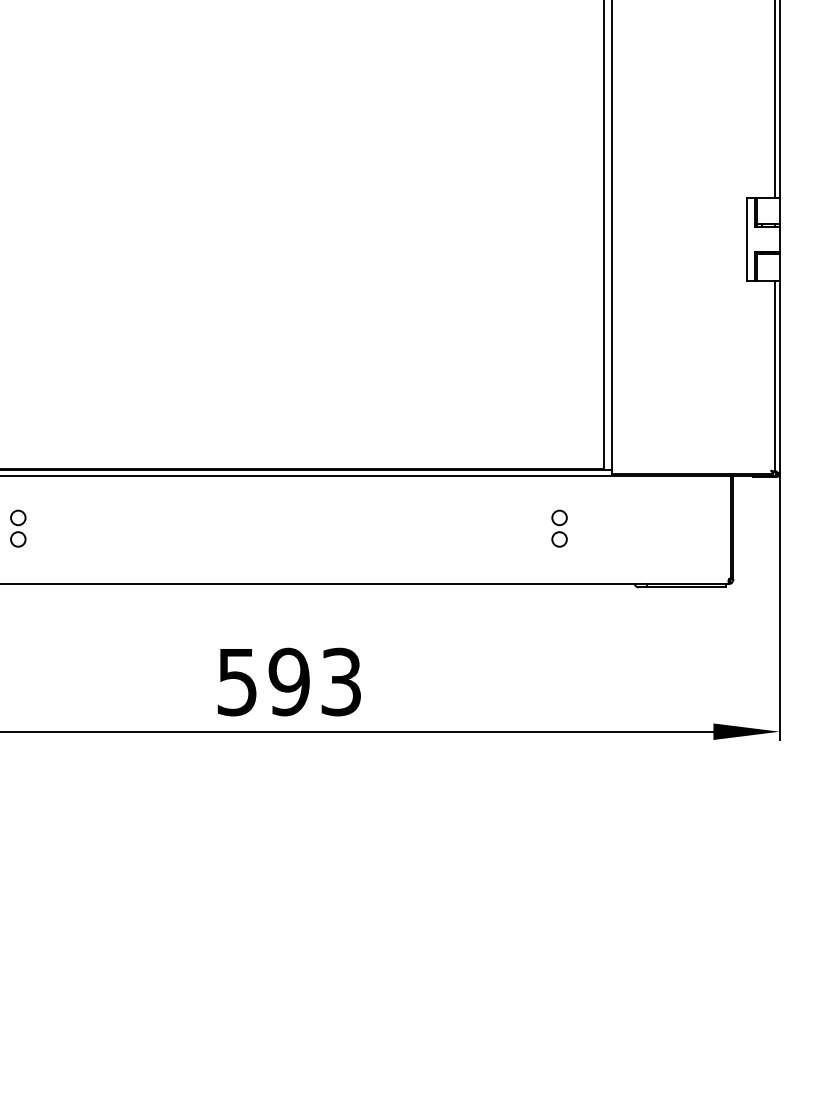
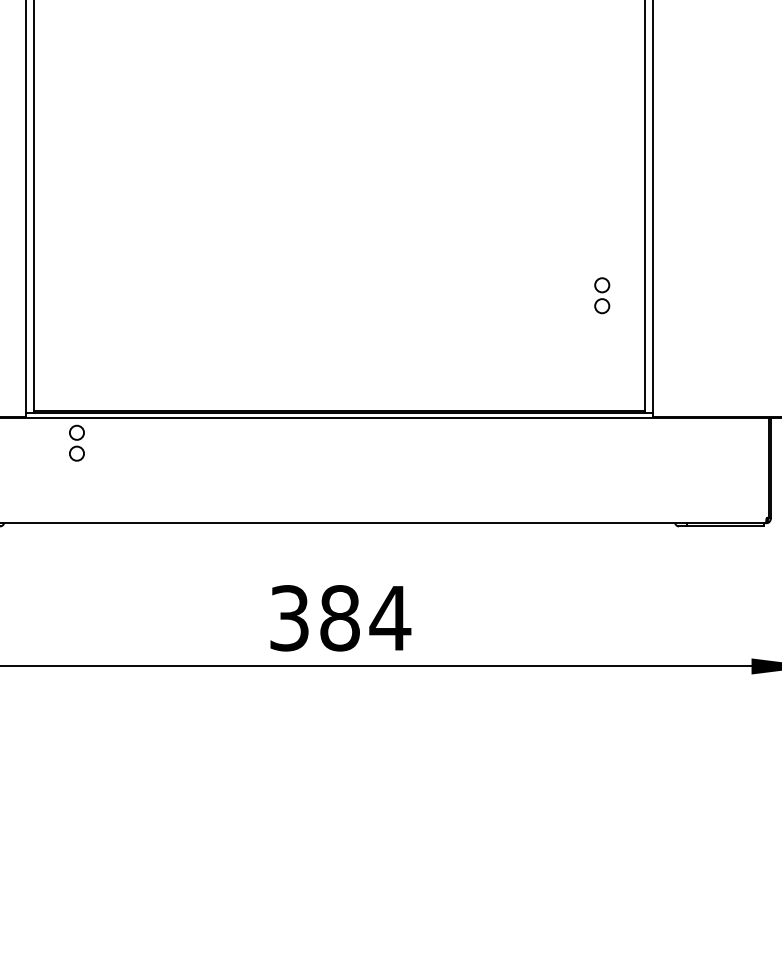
part: (18, 528) -> (77, 443), moved
part: (559, 528) -> (602, 295), moved
text: (290, 681) -> (341, 617), 593 -> 384

